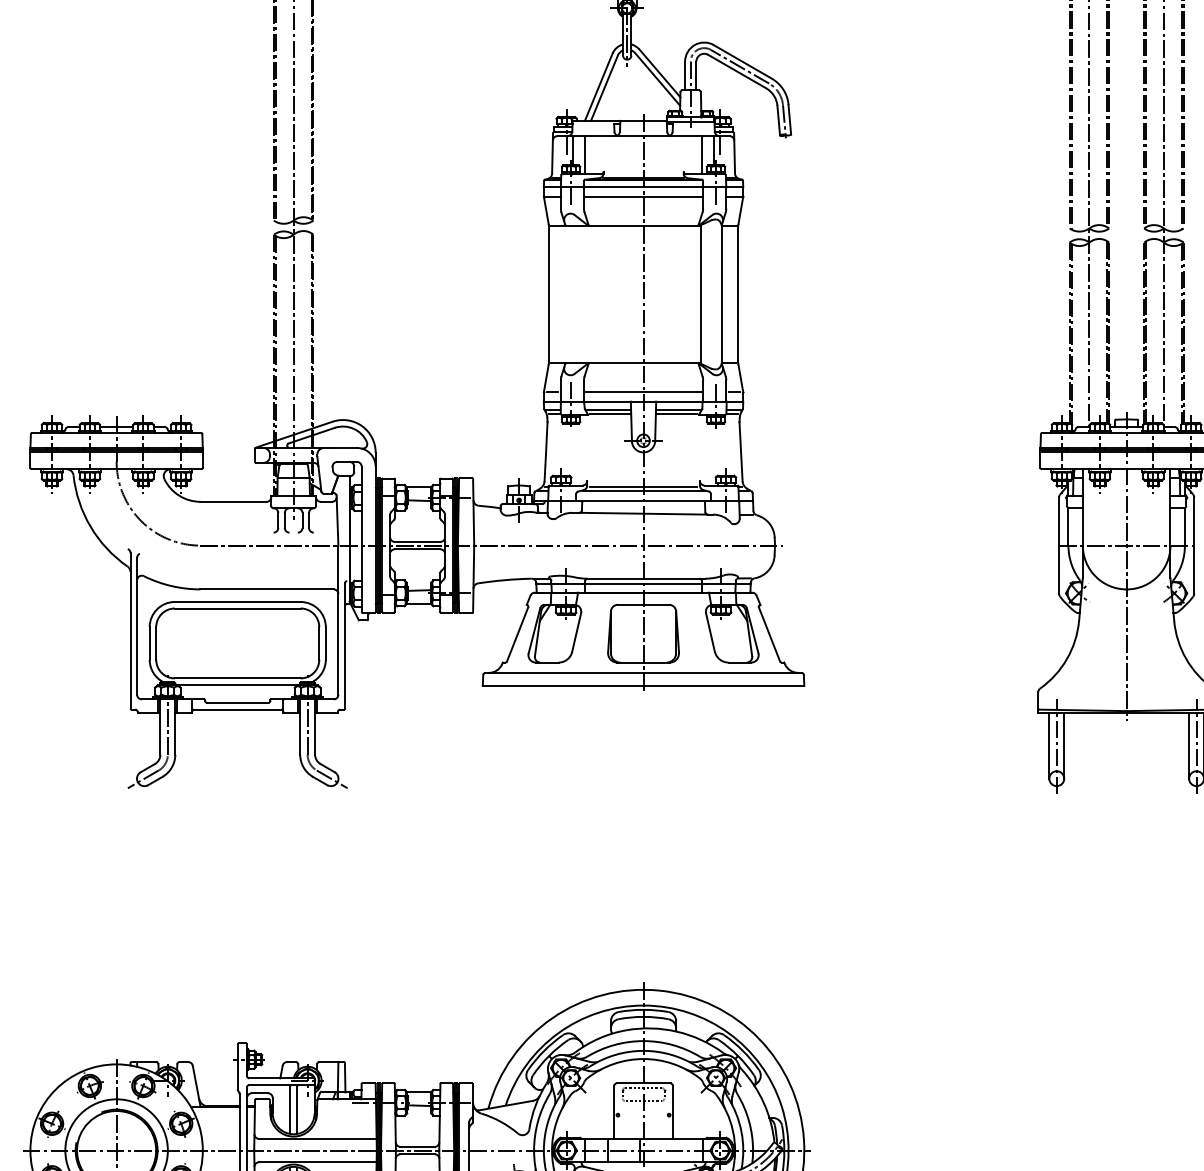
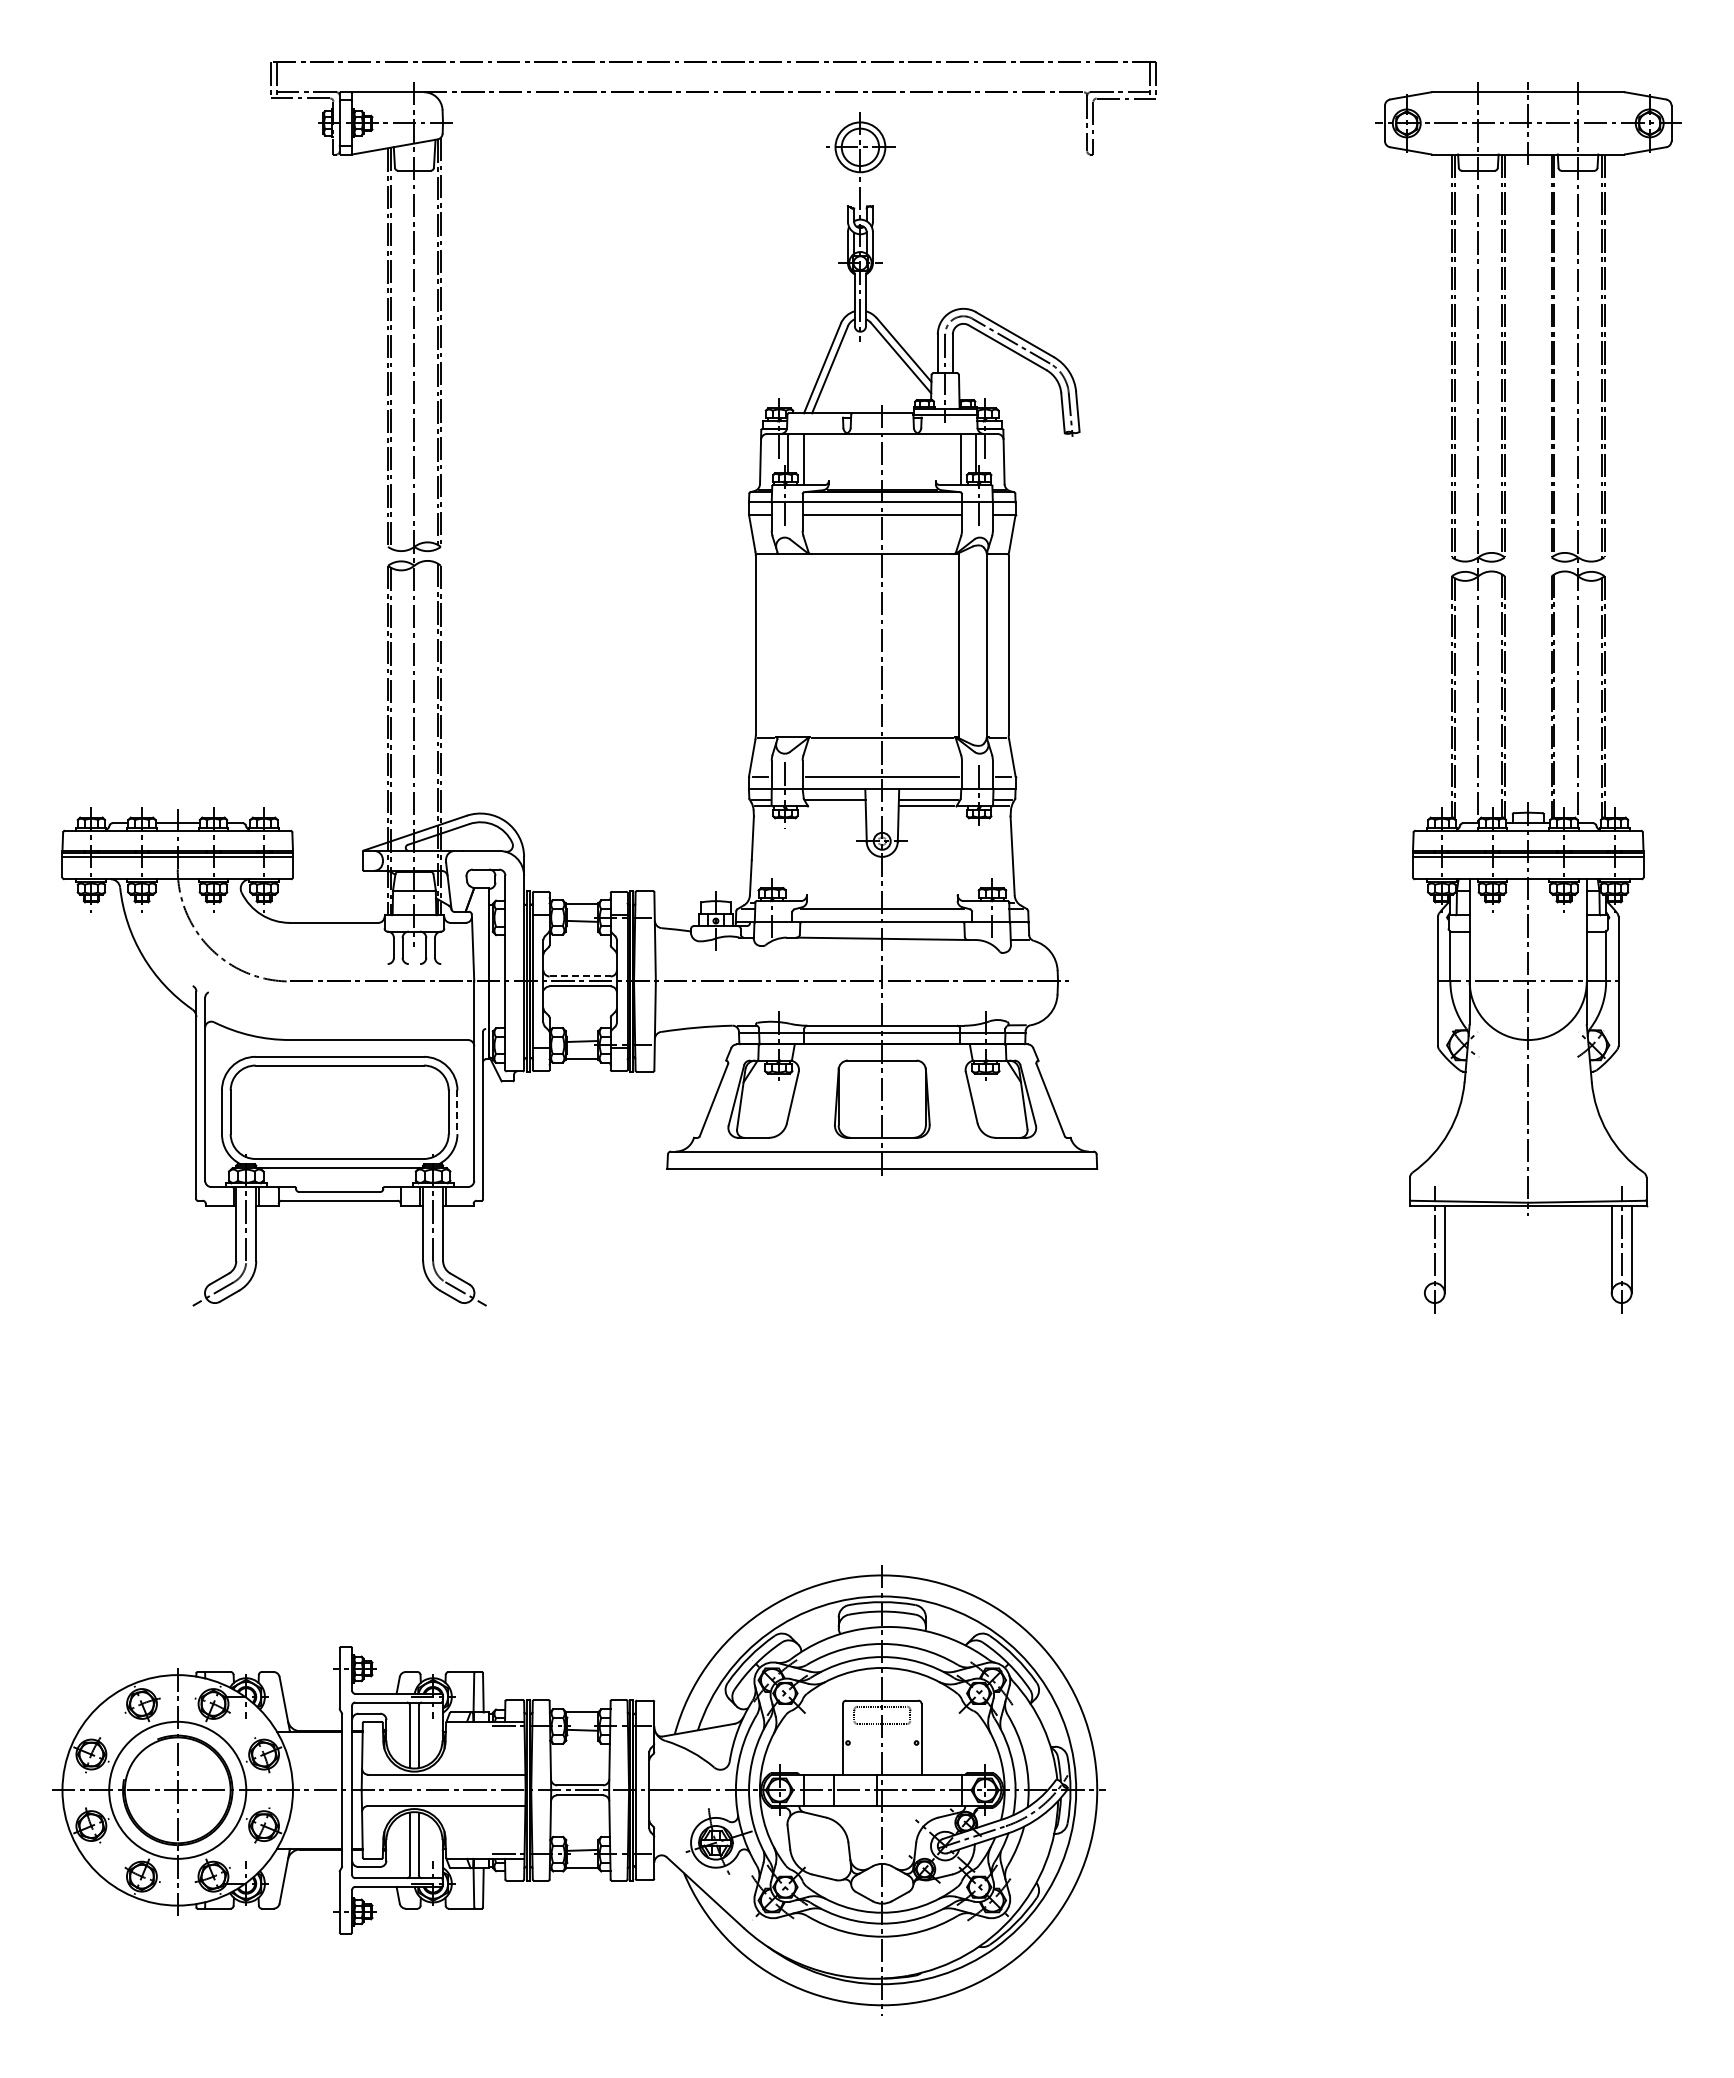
line: (610, 414) -> (837, 806), removed
line: (643, 486) -> (882, 902), removed
line: (417, 541) -> (580, 976), solid -> dashed
line: (325, 643) -> (457, 1112), solid -> dashed
line: (1049, 746) -> (1424, 1249), removed

